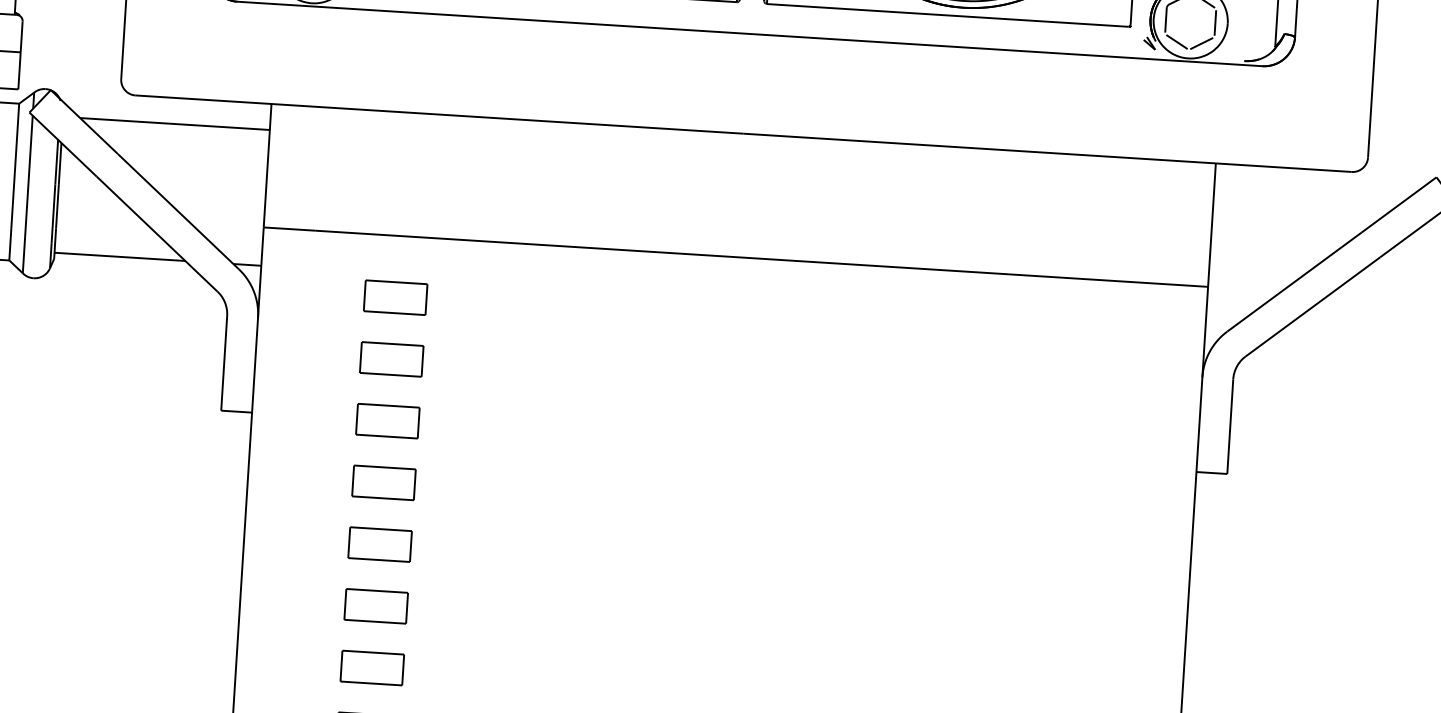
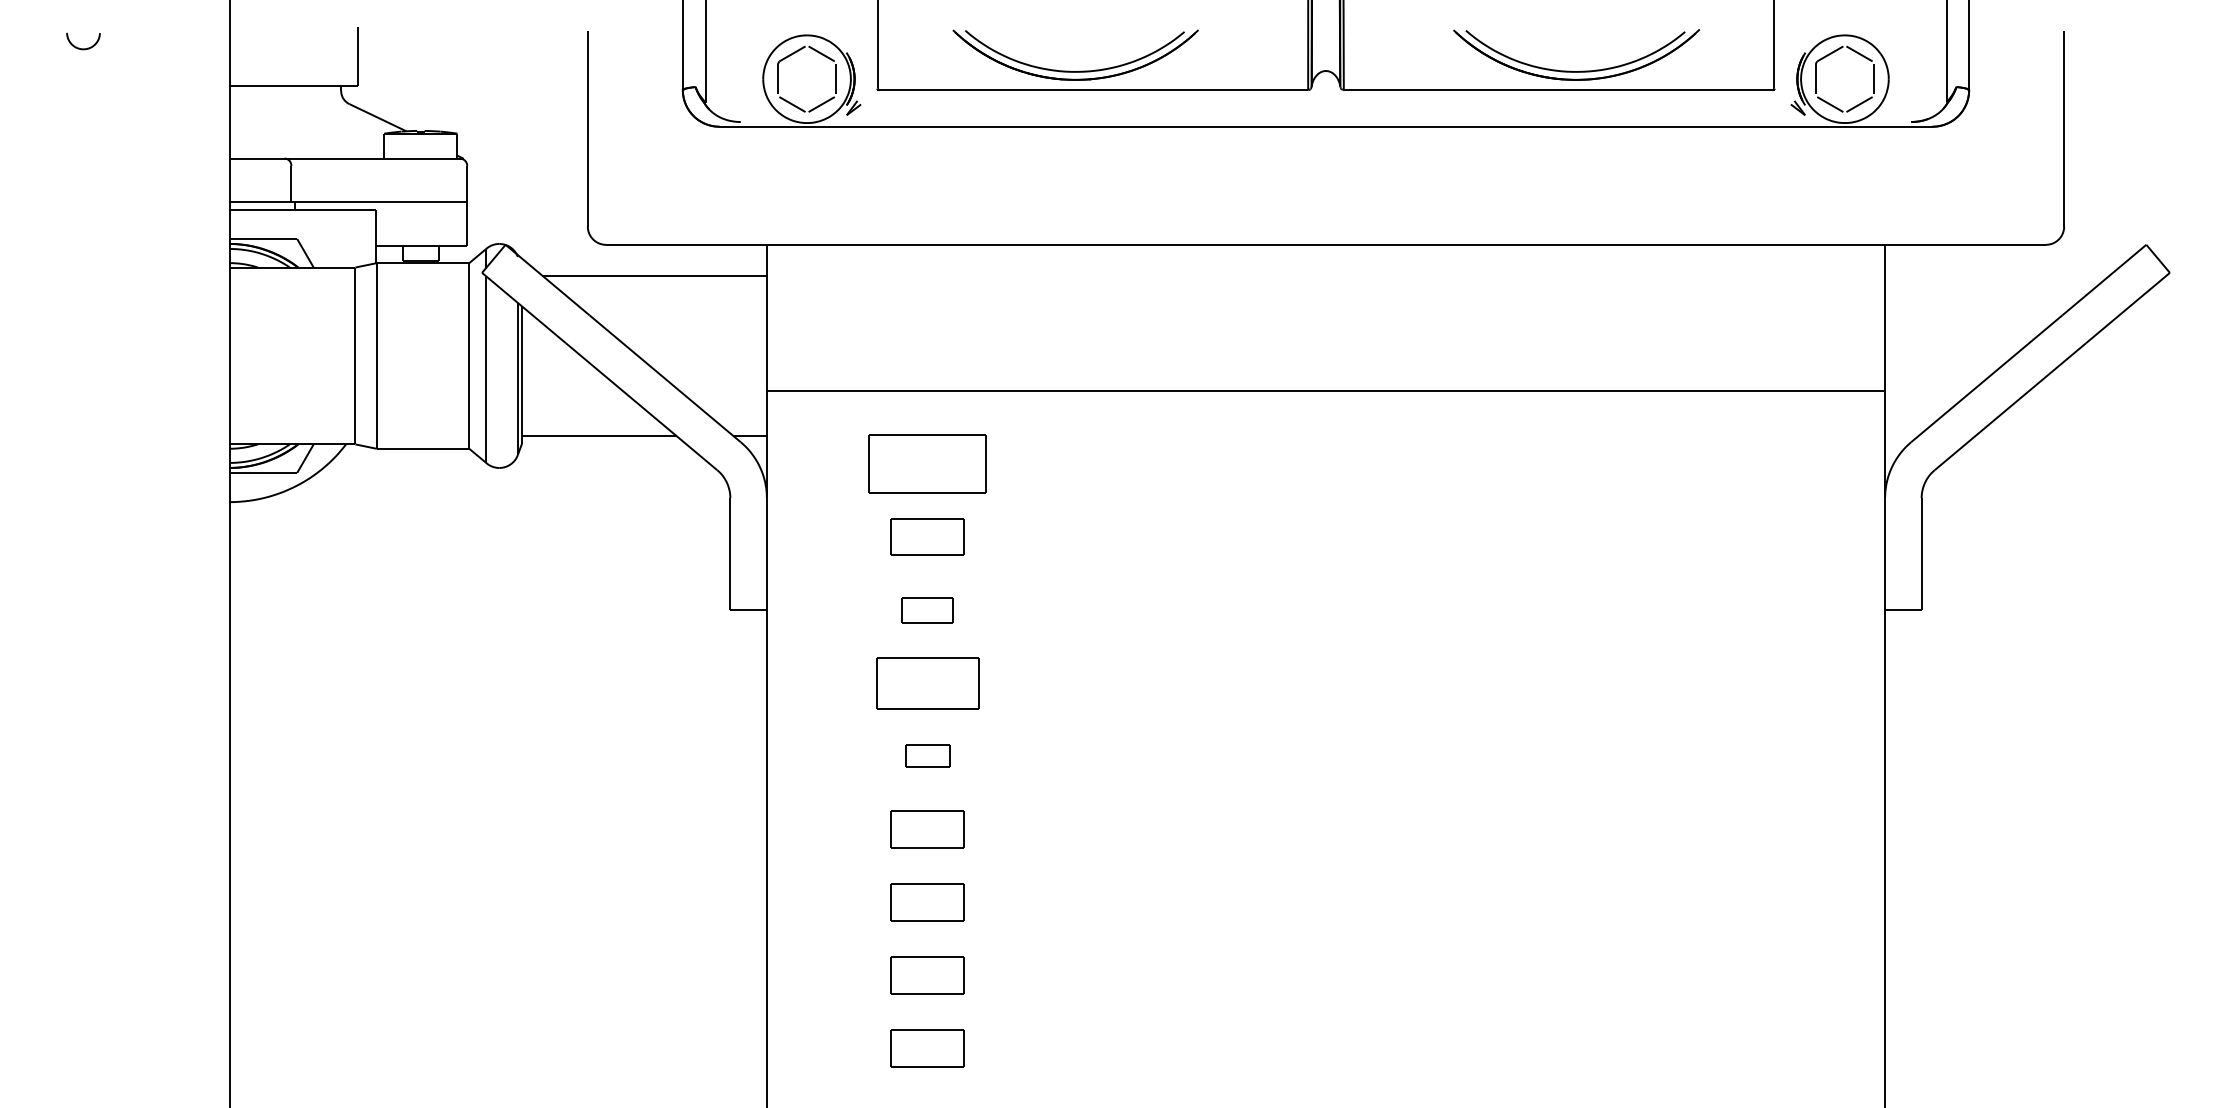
part: (395, 297) -> (927, 463), size x1.6
part: (387, 421) -> (927, 610), size x0.7
part: (383, 483) -> (927, 683), size x1.4
part: (379, 544) -> (927, 756), size x0.6

